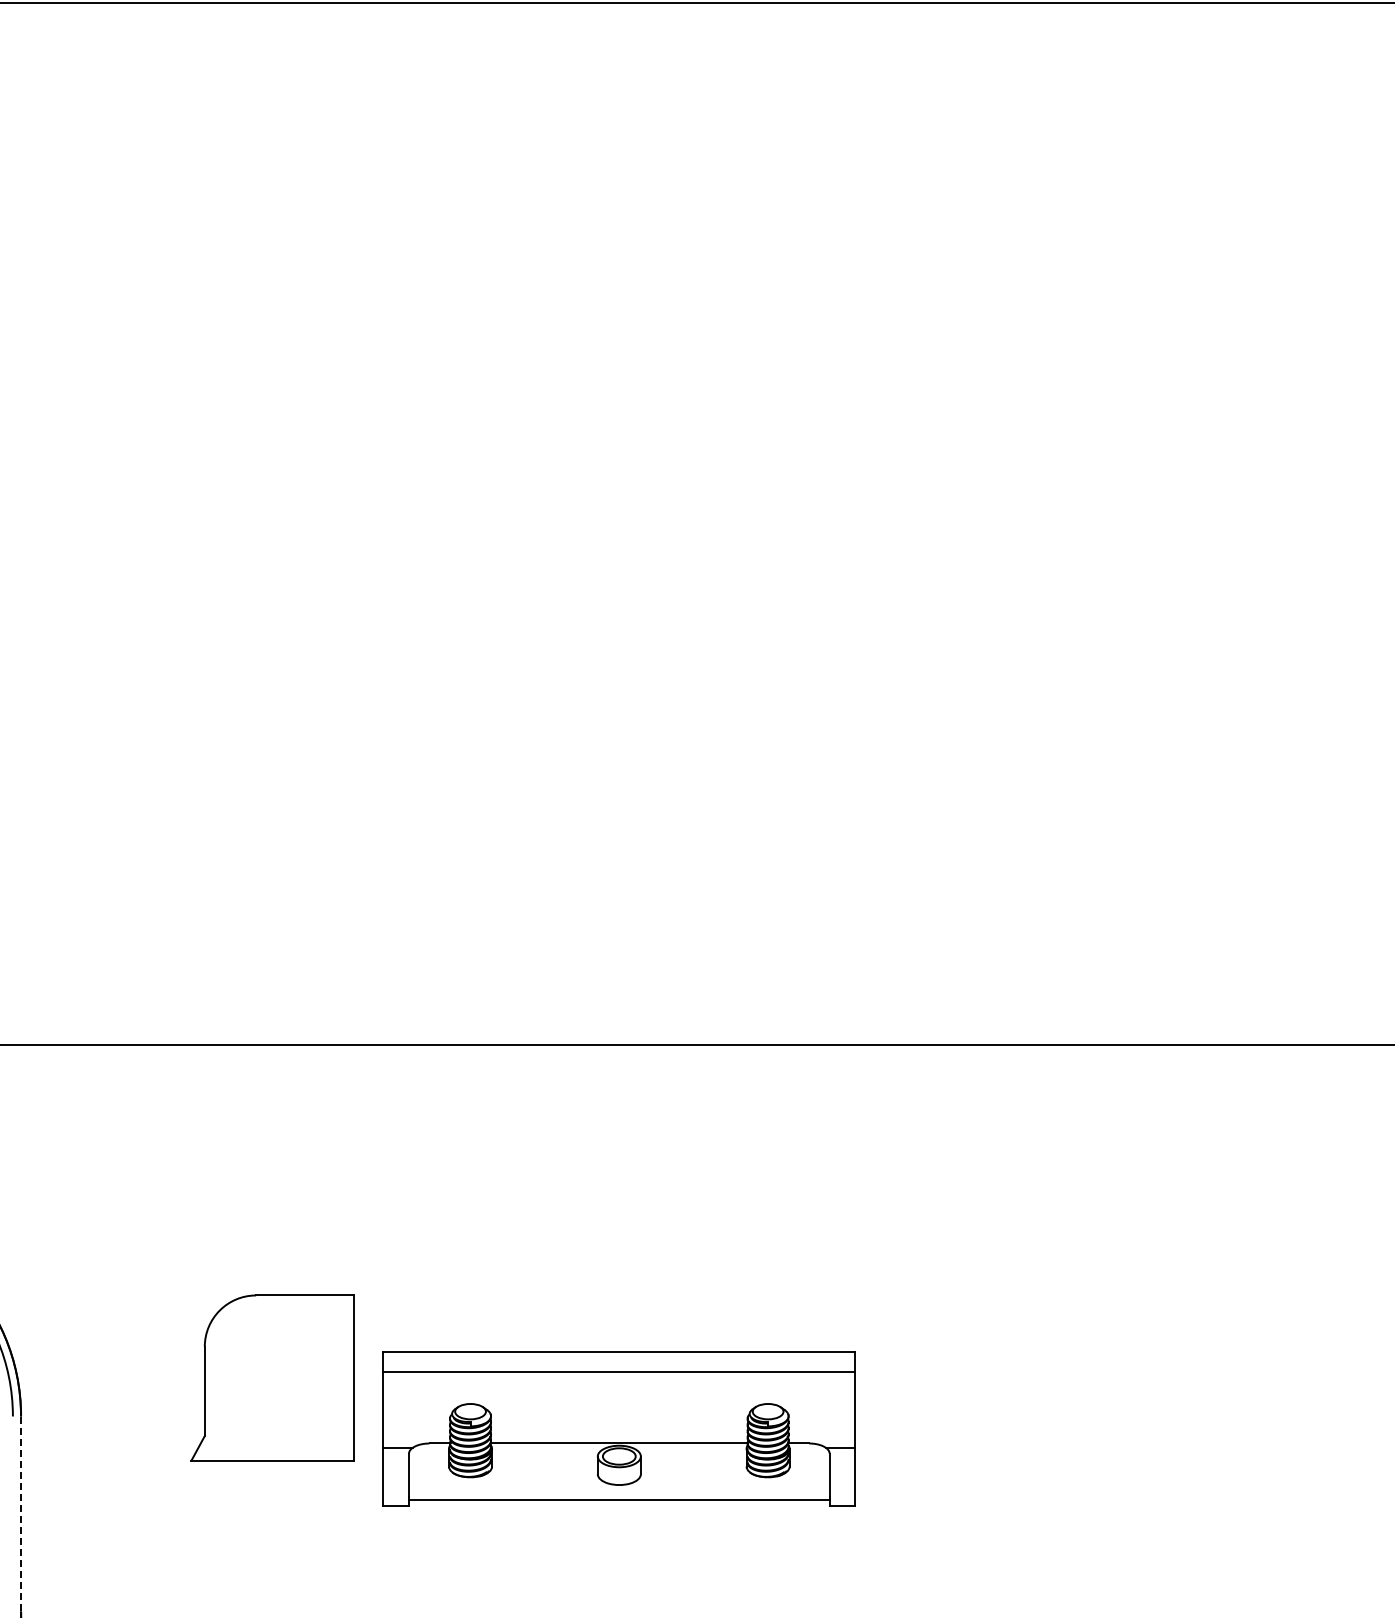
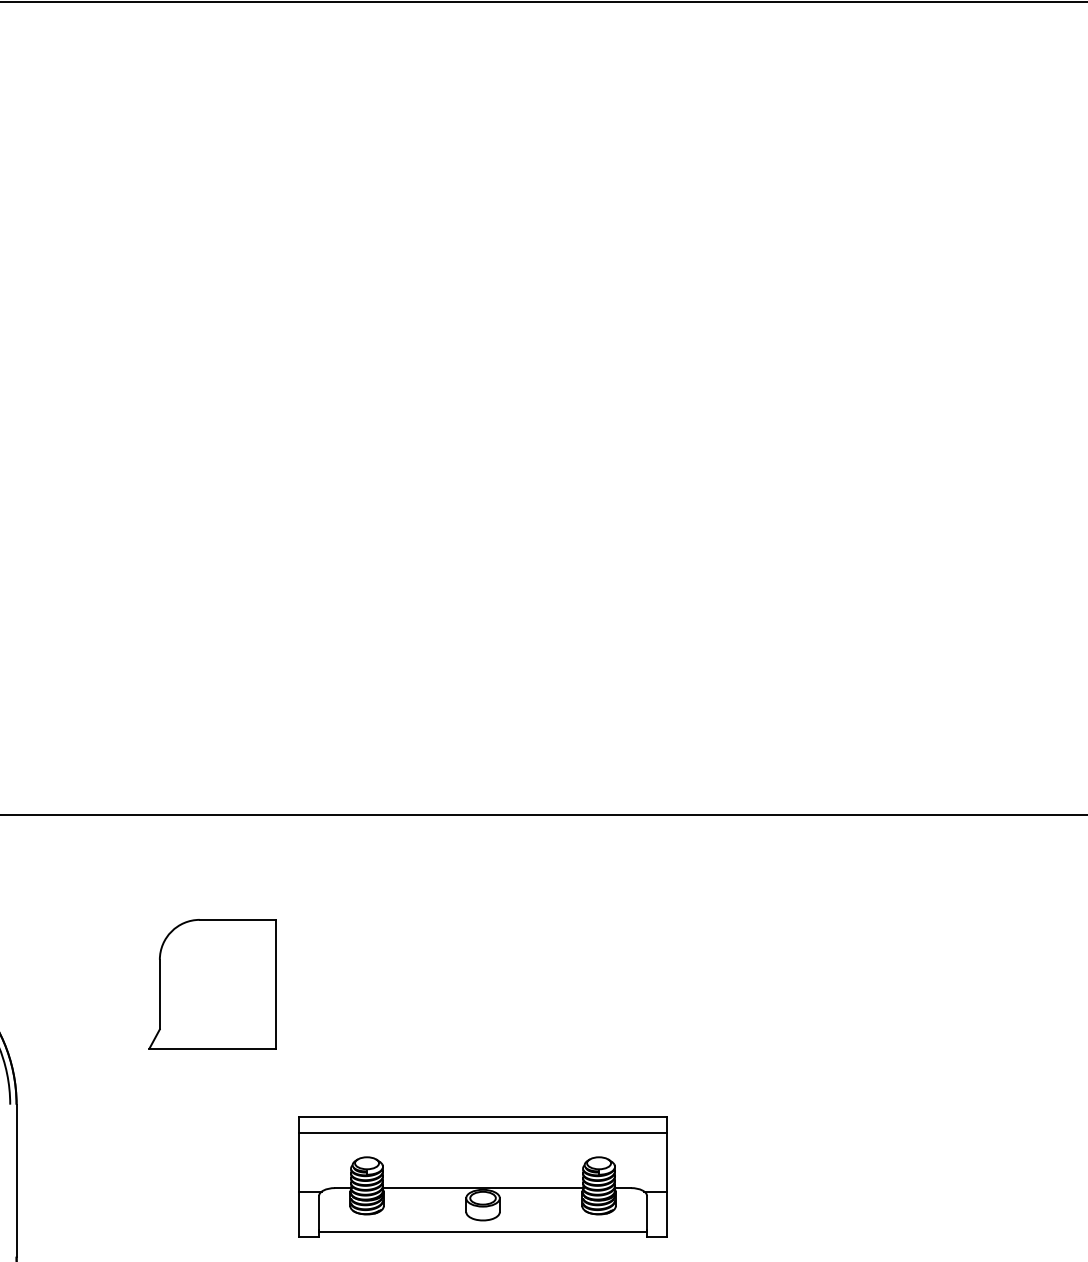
part: (272, 1377) -> (212, 983), moved
part: (618, 1428) -> (482, 1176), moved
line: (21, 1514) -> (16, 1181), dashed -> solid

